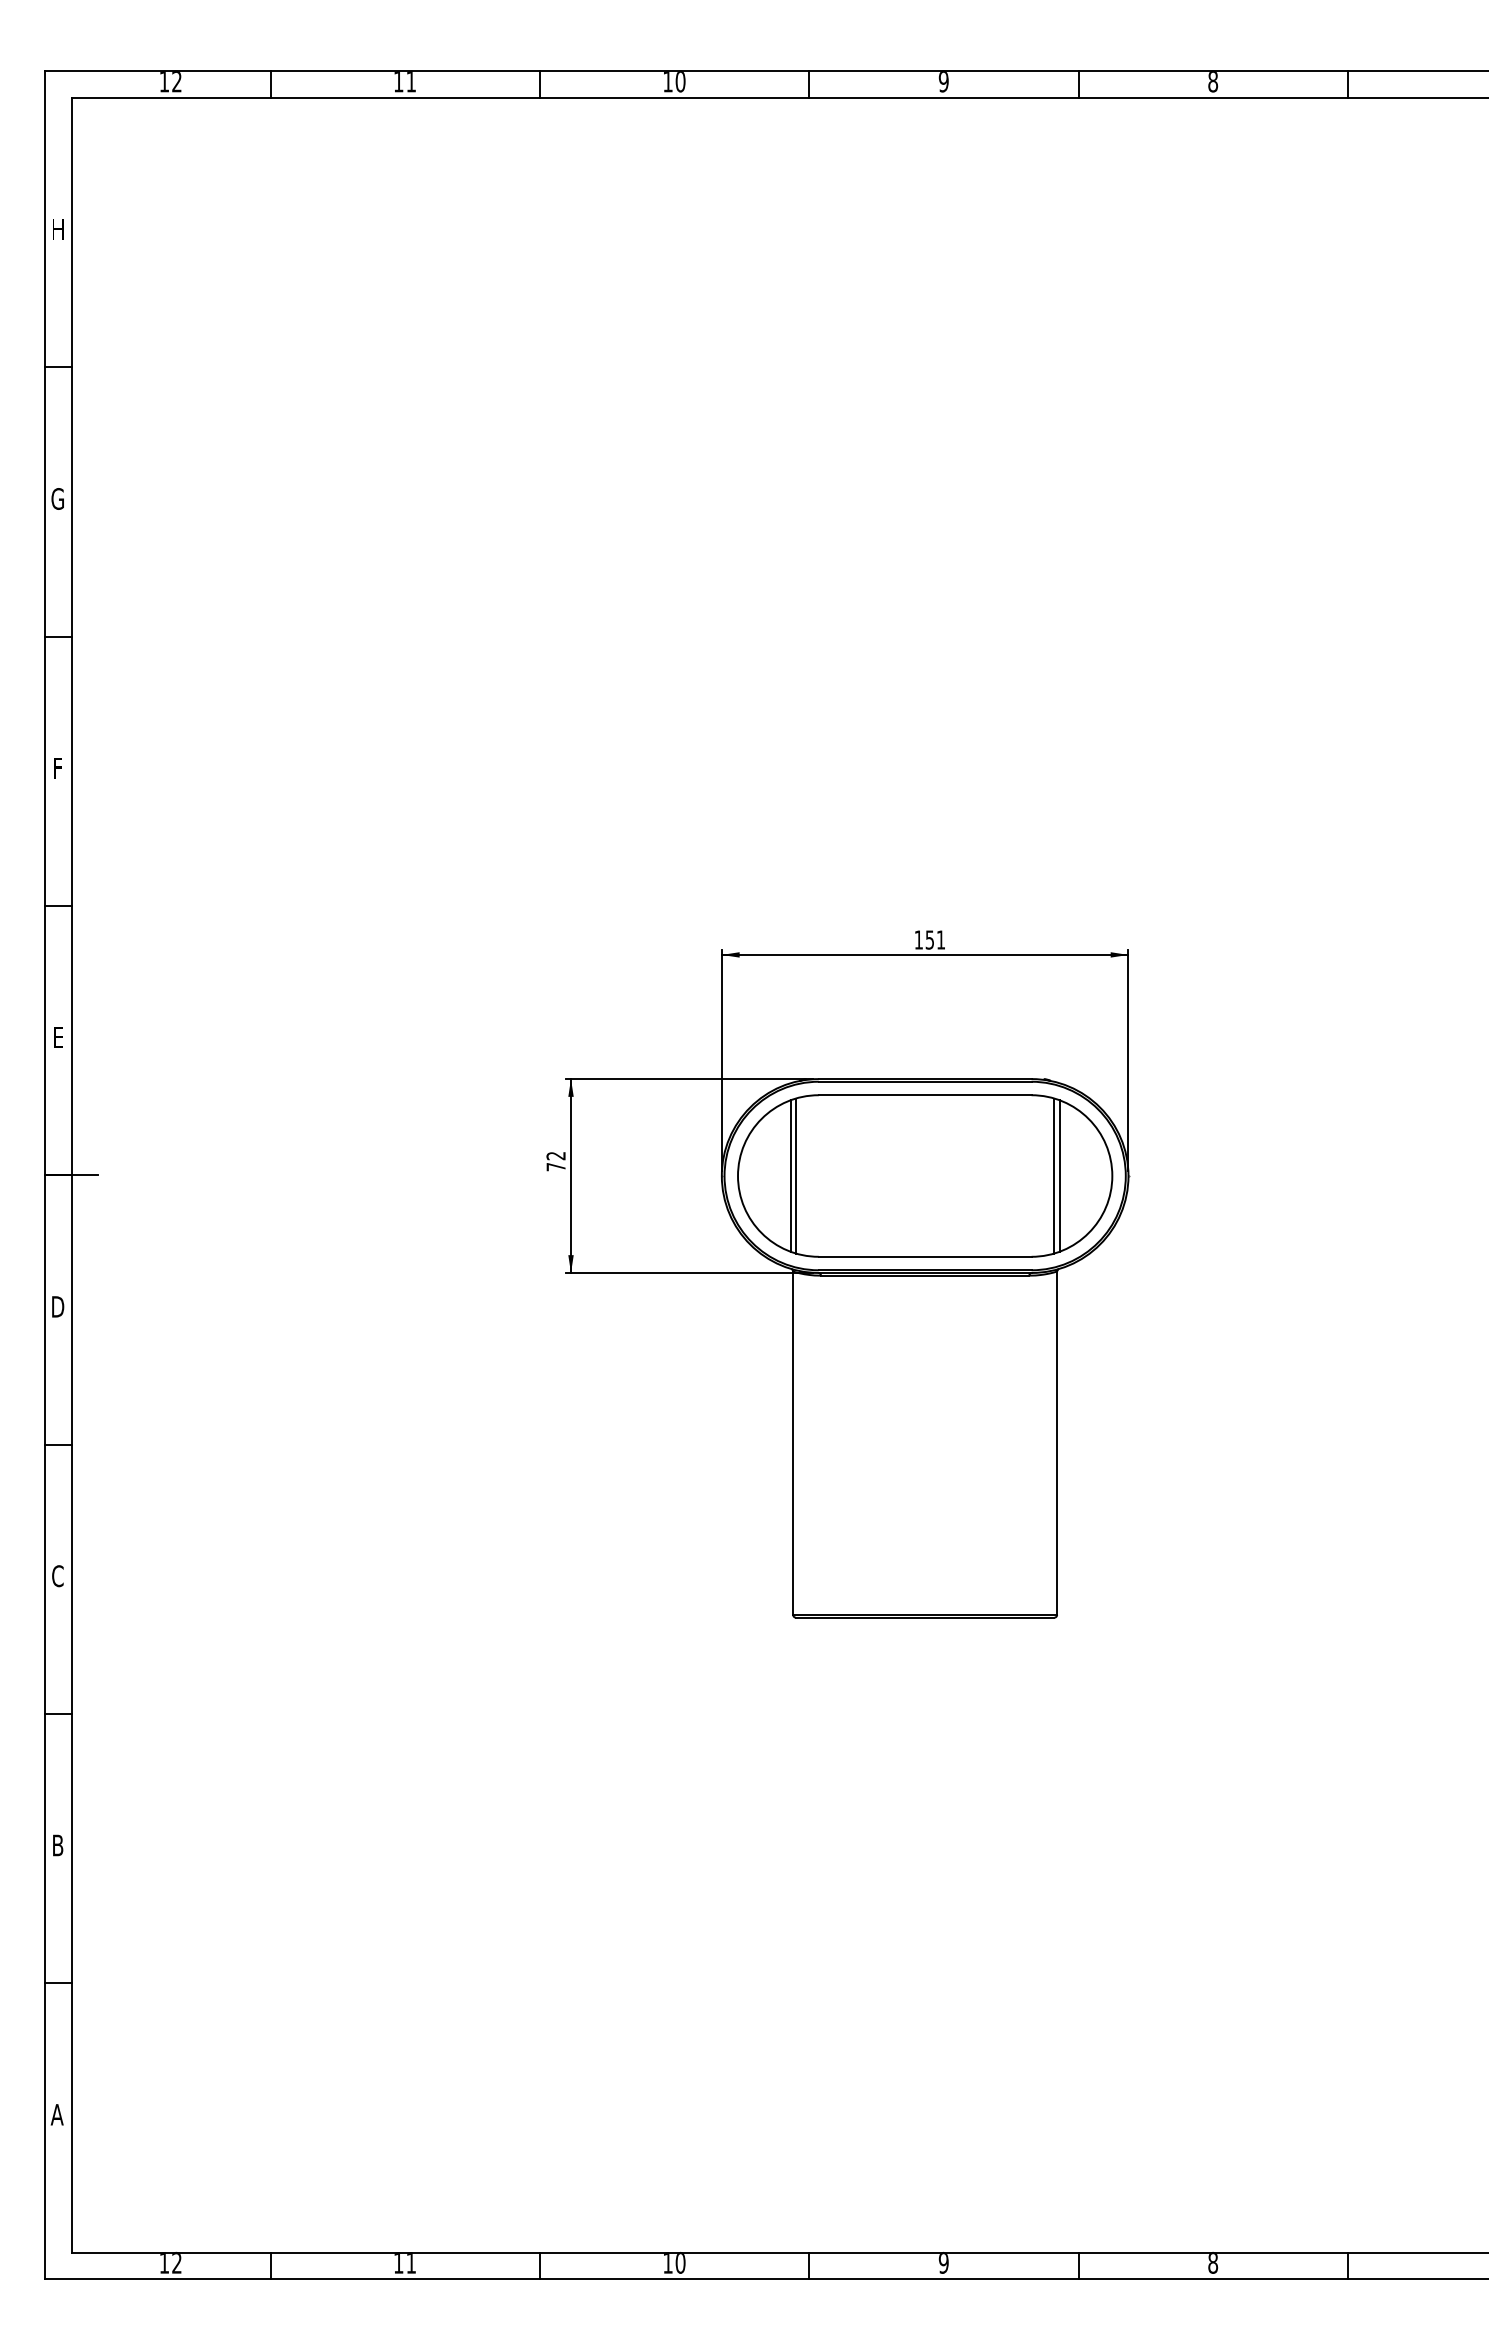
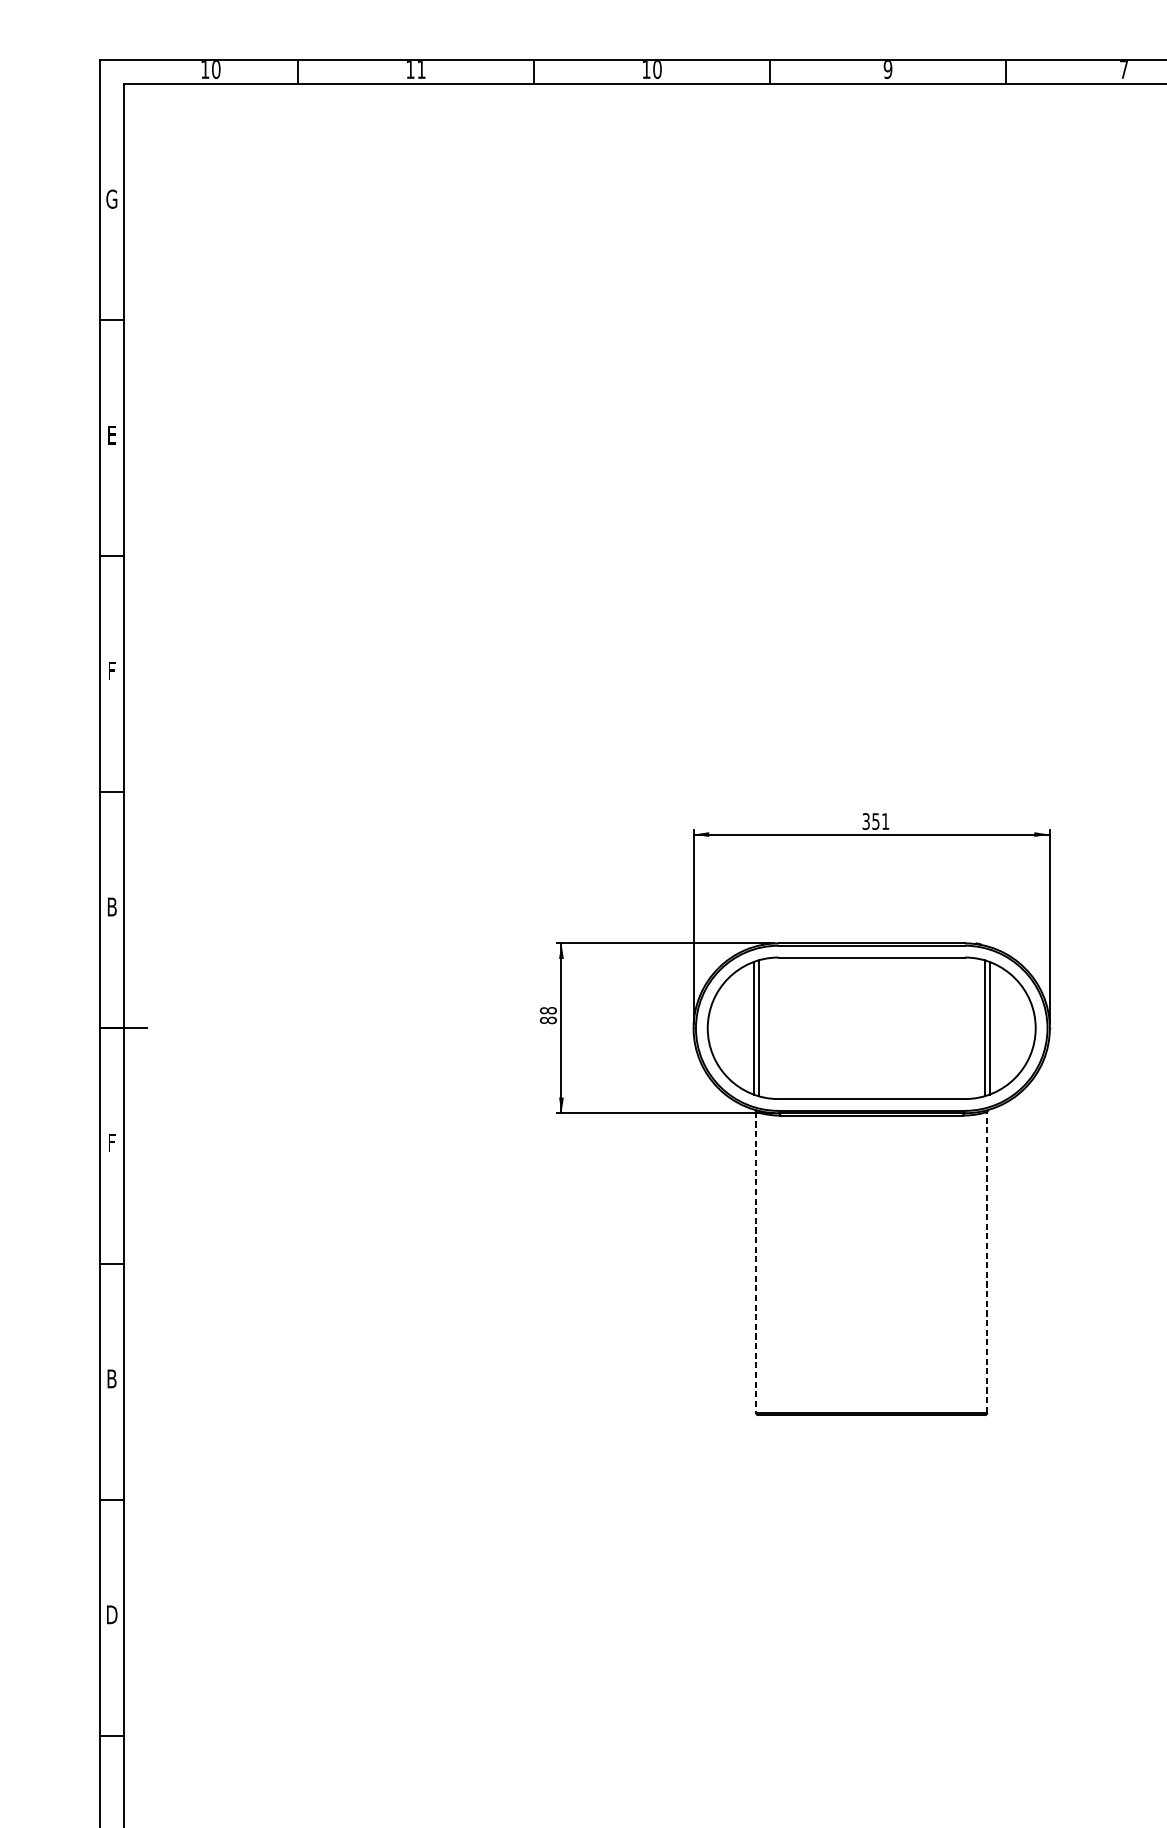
text: (176, 82) -> (215, 70), 12 -> 10
text: (1213, 82) -> (1124, 70), 8 -> 7
text: (57, 229) -> (111, 199), H -> G
text: (57, 498) -> (111, 434), G -> E
text: (918, 939) -> (865, 821), 151 -> 351
text: (58, 1037) -> (112, 906), E -> B
text: (555, 1161) -> (547, 1015), 72 -> 88
text: (58, 1306) -> (112, 1142), D -> F
line: (793, 1443) -> (756, 1262), solid -> dashed
line: (1057, 1443) -> (987, 1262), solid -> dashed
text: (57, 1576) -> (111, 1379), C -> B
text: (58, 1845) -> (112, 1614), B -> D

